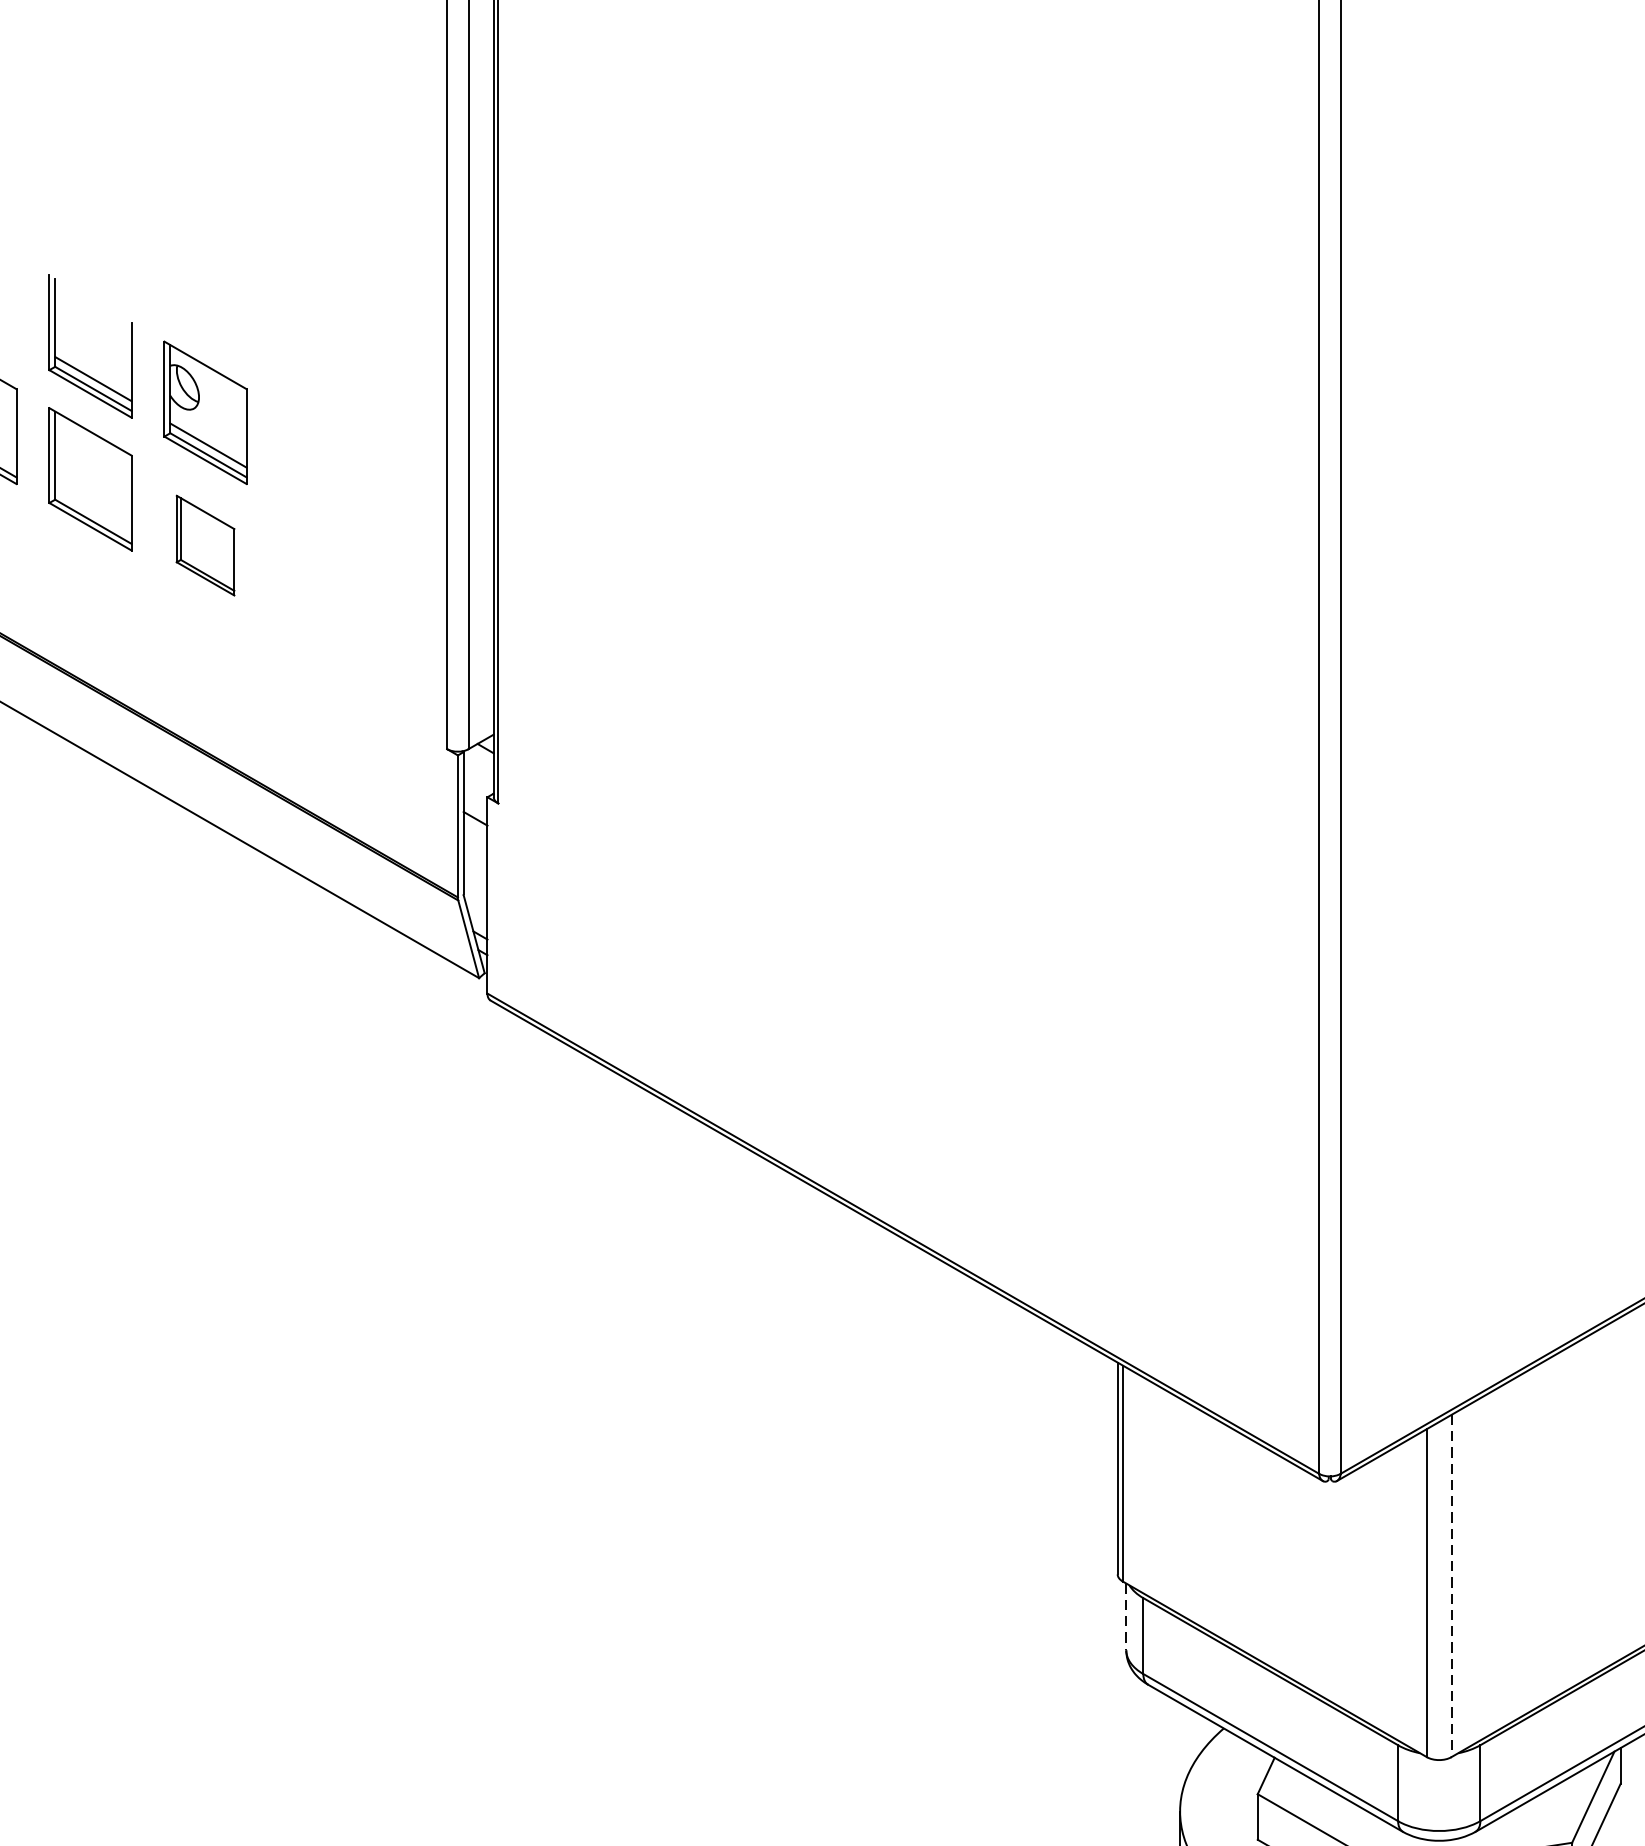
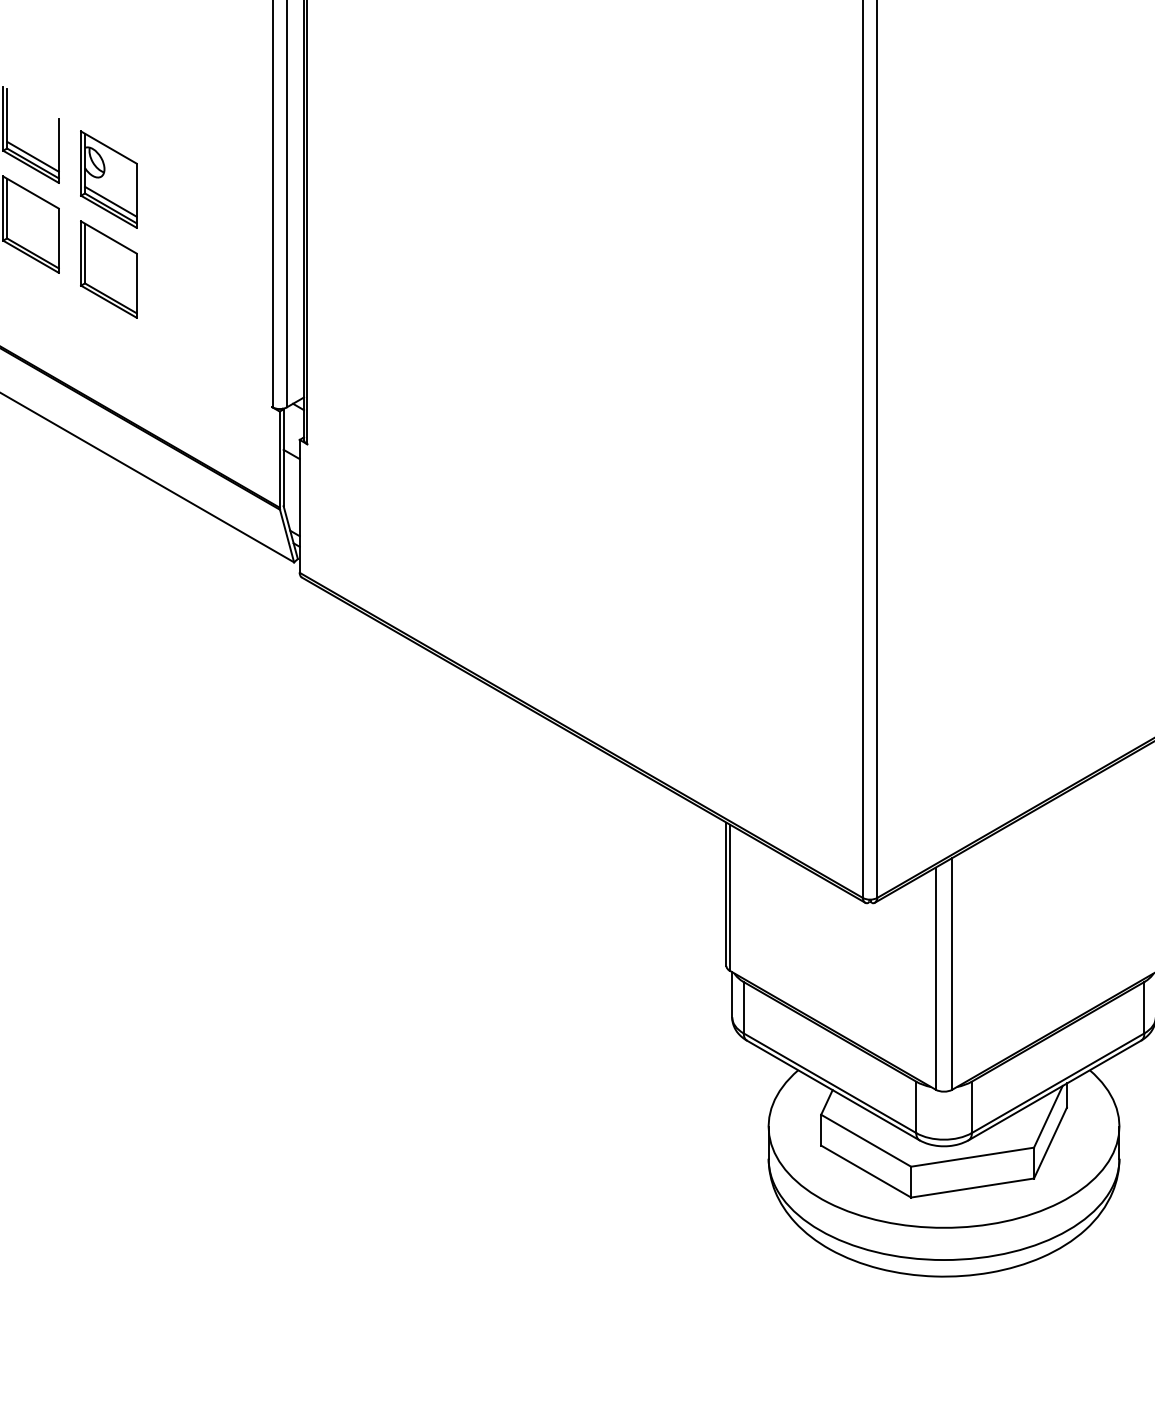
part: (204, 545) -> (108, 269), size x1.43
line: (1451, 1585) -> (952, 973), dashed -> solid
line: (1126, 1616) -> (732, 994), dashed -> solid

